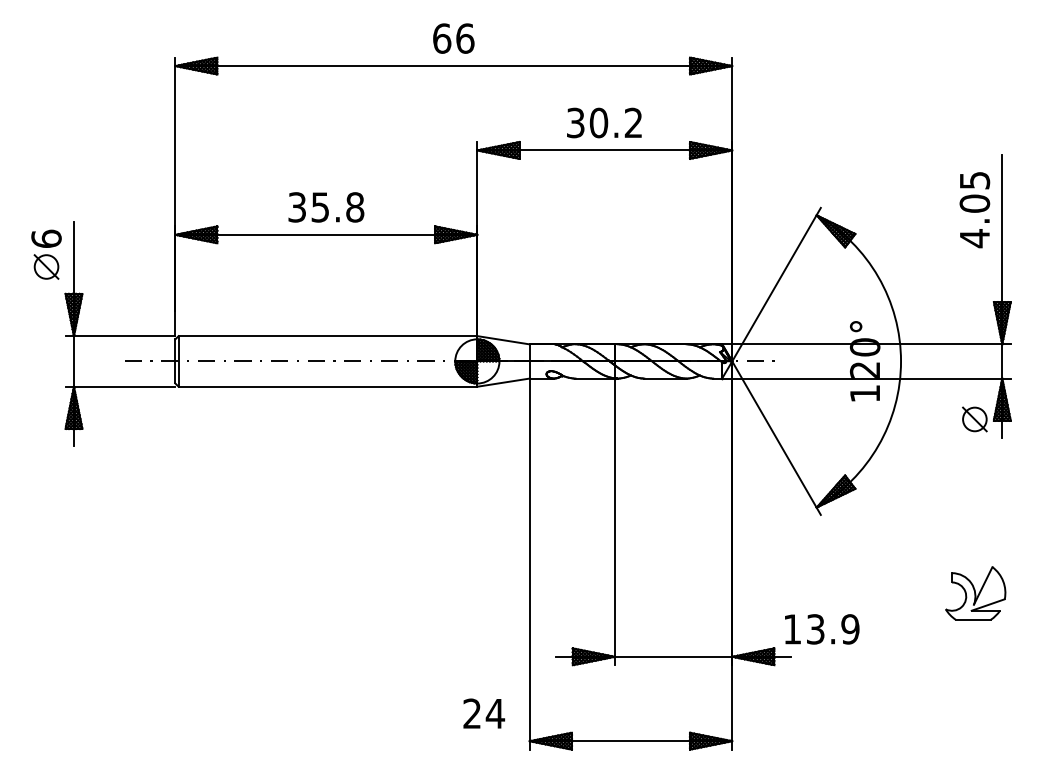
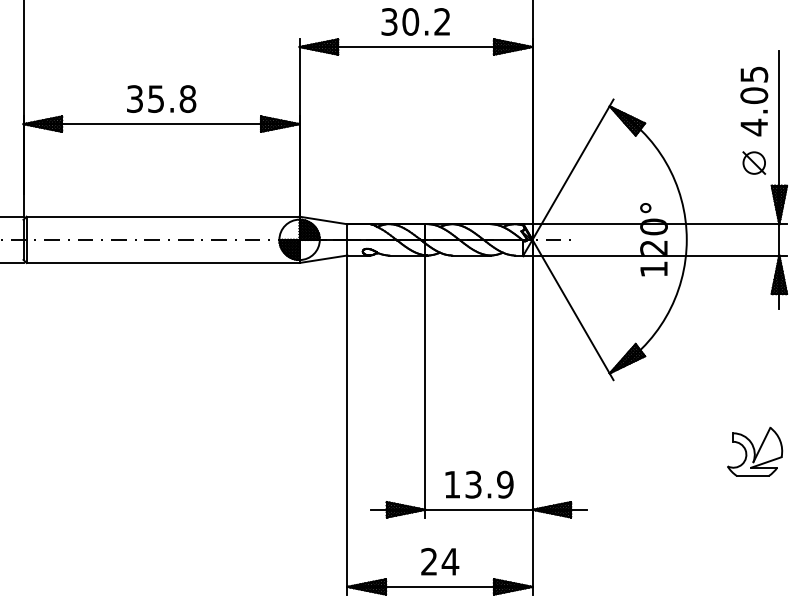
part: (974, 419) -> (753, 163), moved
text: (822, 629) -> (479, 484), moved
text: (484, 713) -> (440, 561), moved

